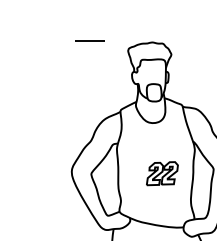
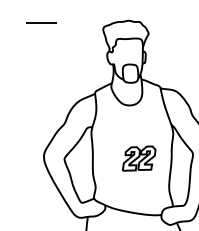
line: (89, 40) -> (41, 22), moved

